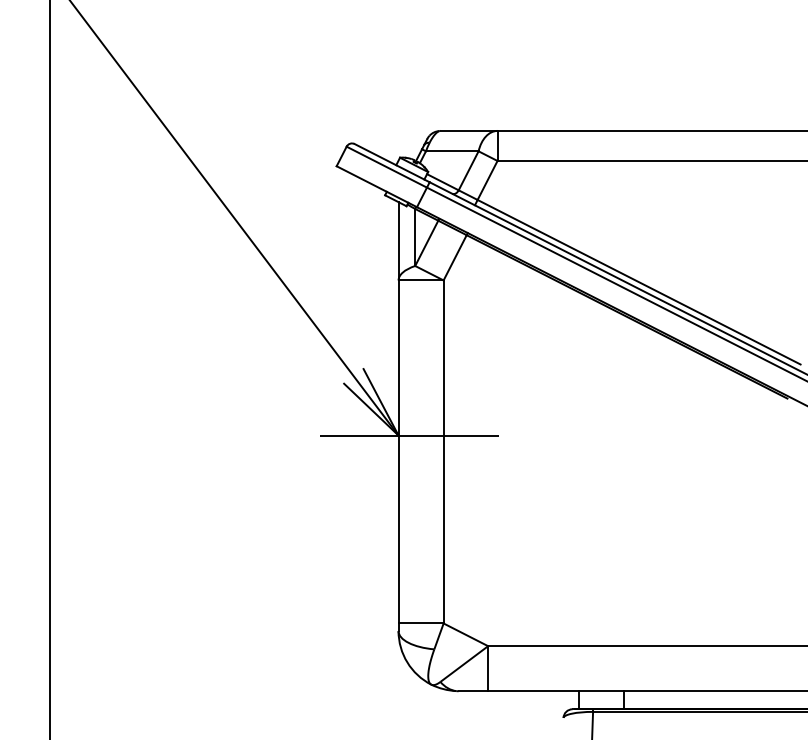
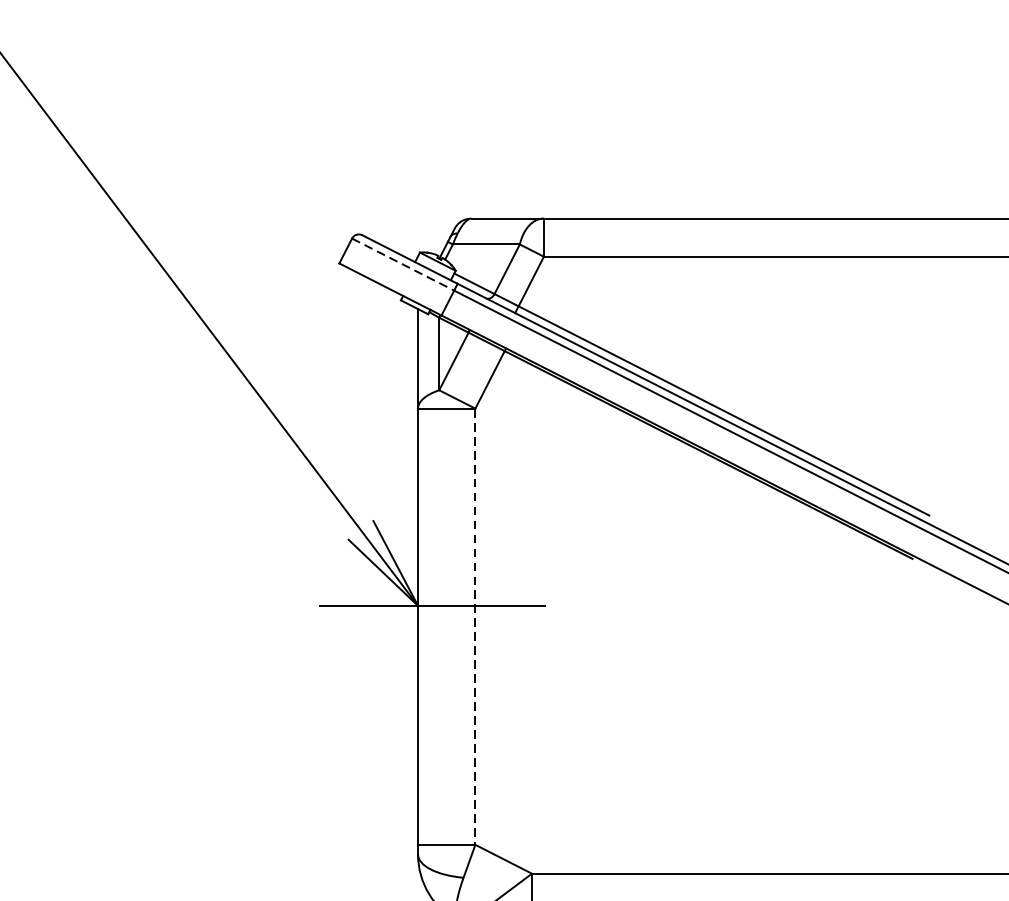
line: (387, 167) -> (404, 265), solid -> dashed
line: (443, 451) -> (475, 626), solid -> dashed

